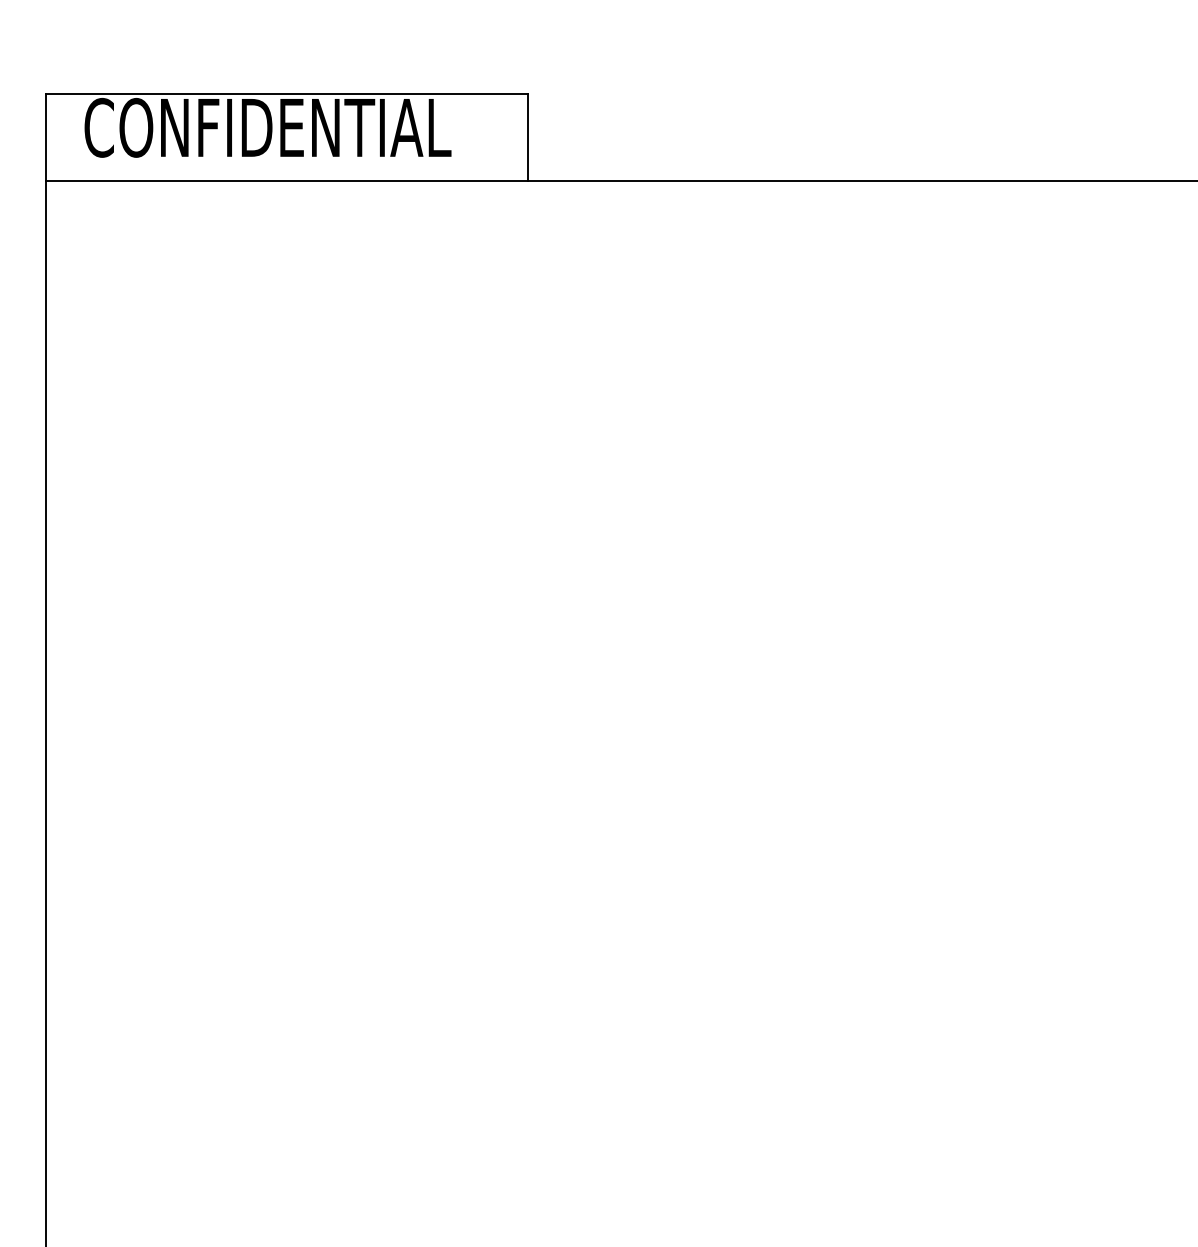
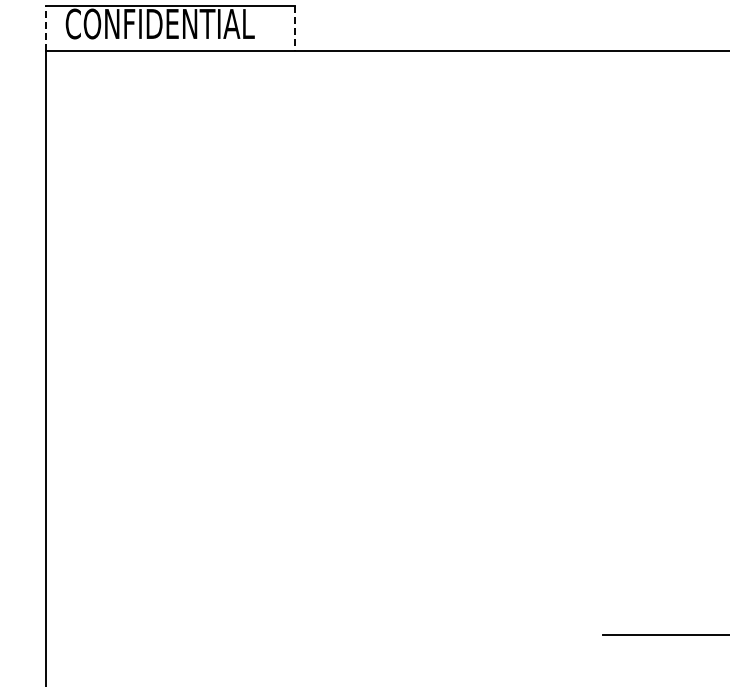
line: (45, 136) -> (45, 28), solid -> dashed
line: (528, 138) -> (294, 29), solid -> dashed

